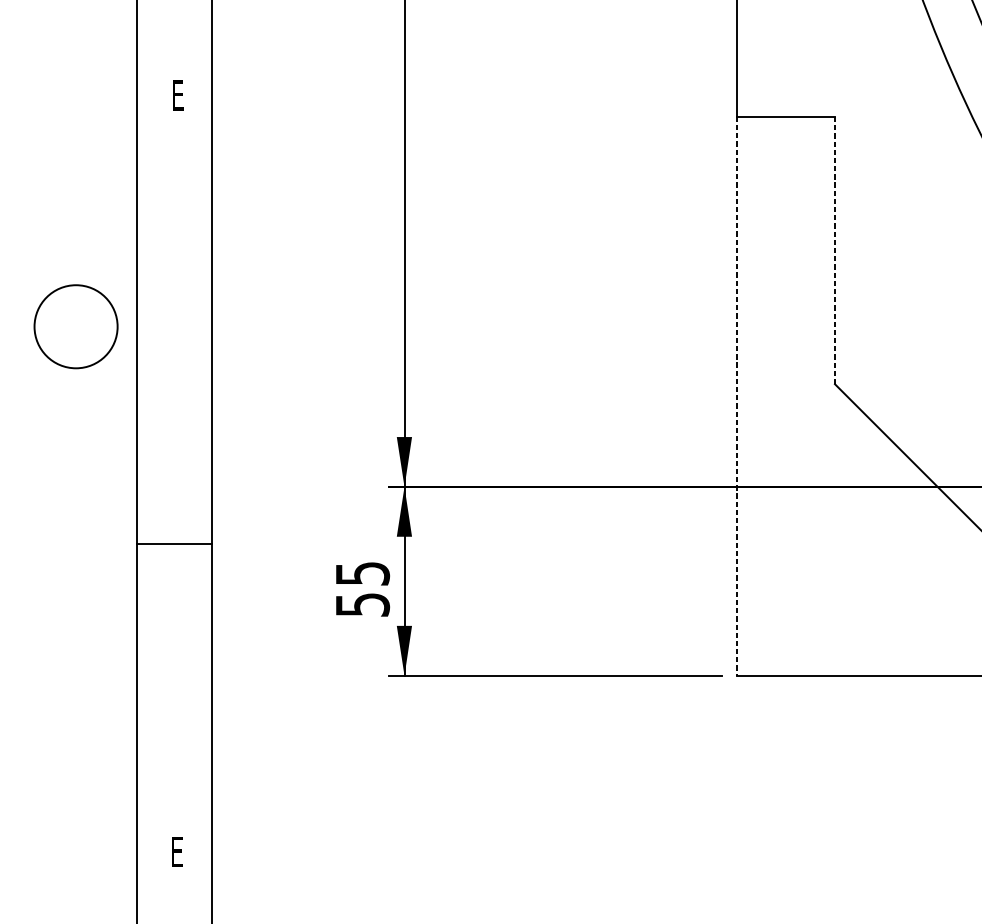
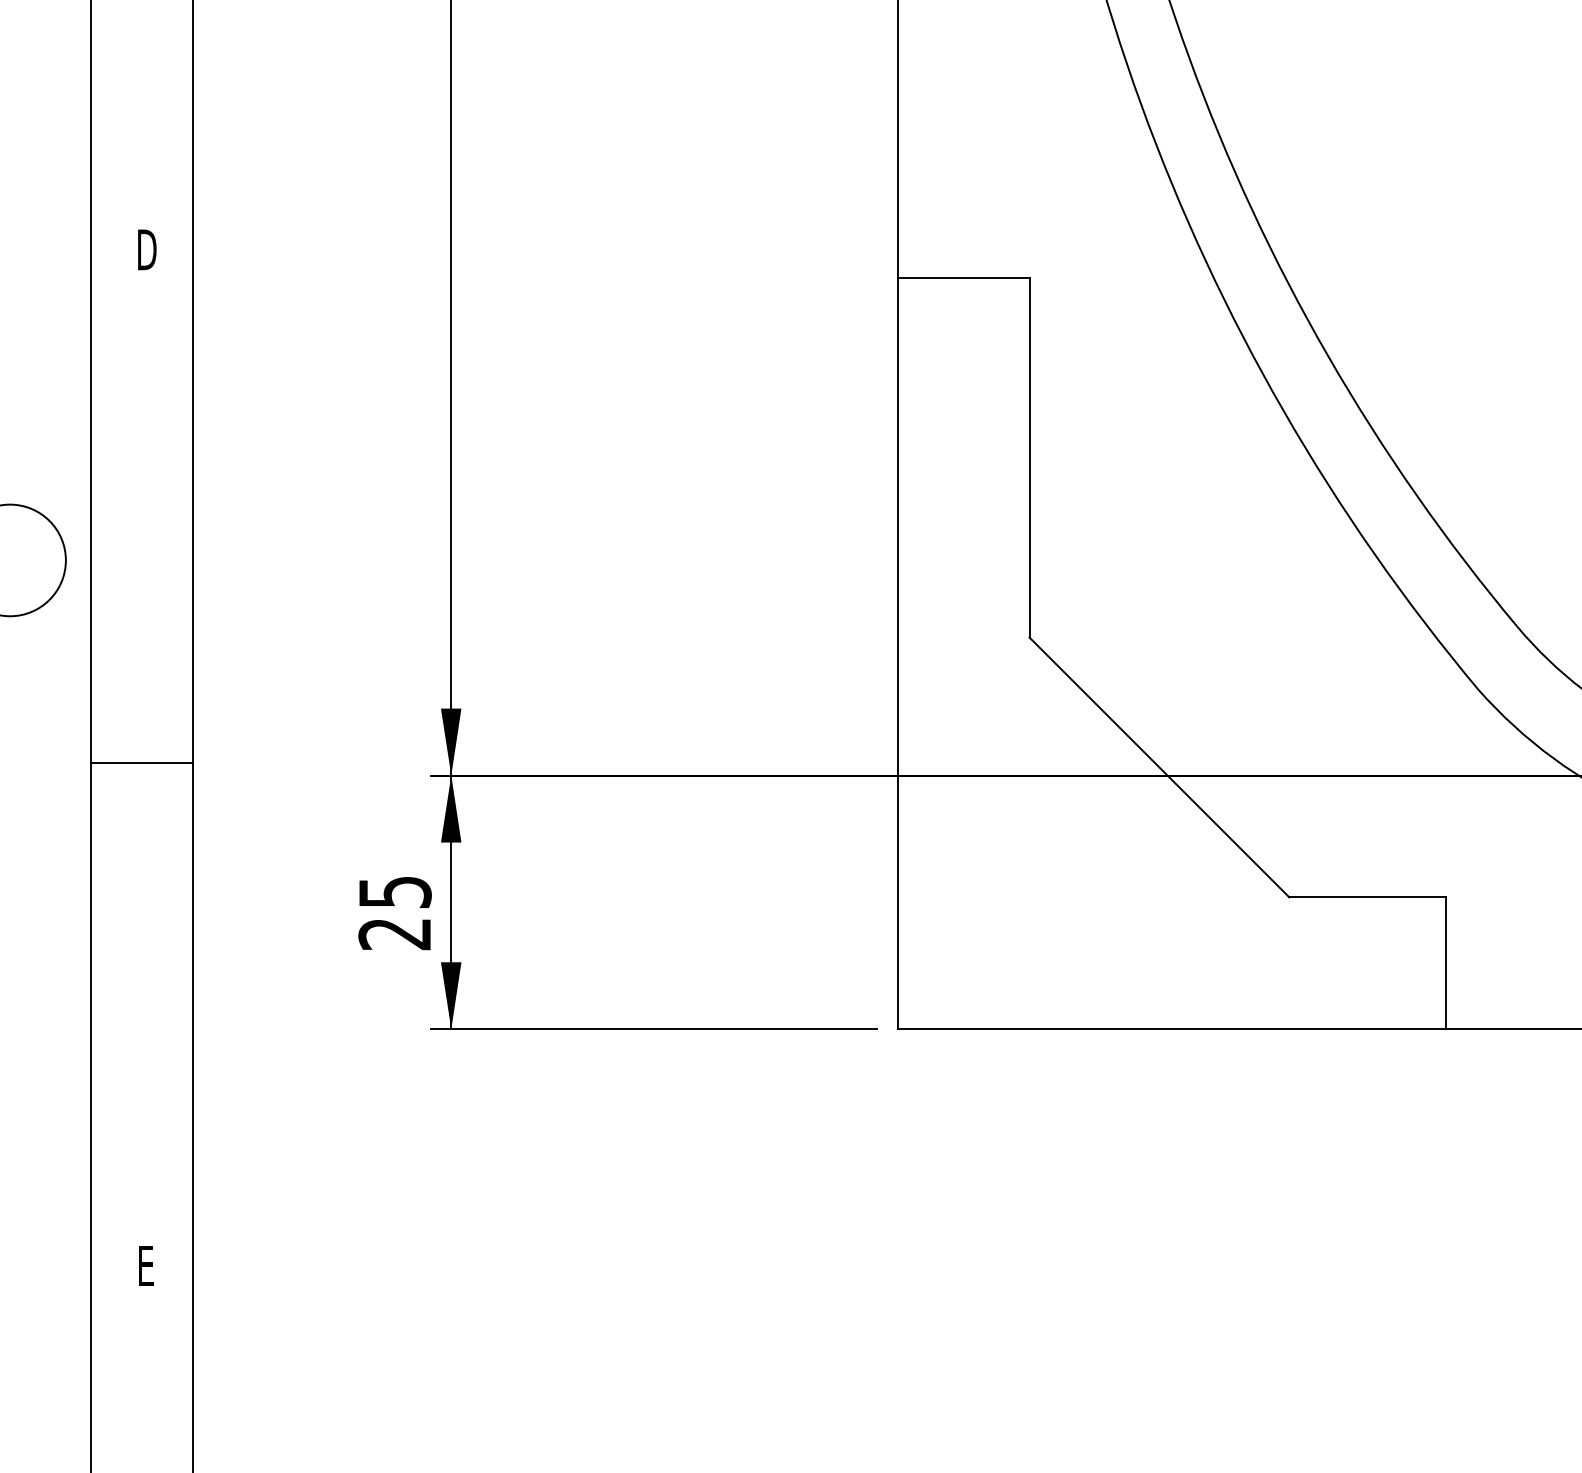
text: (178, 95) -> (147, 249), E -> D
line: (834, 250) -> (1029, 458), dashed -> solid
line: (736, 396) -> (897, 654), dashed -> solid
line: (173, 544) -> (141, 763), moved
text: (362, 605) -> (394, 934), 55 -> 25

